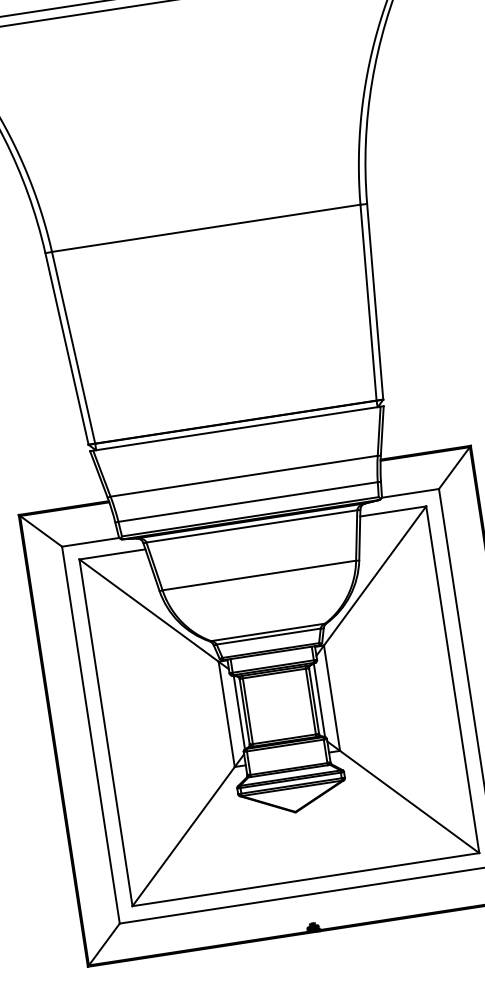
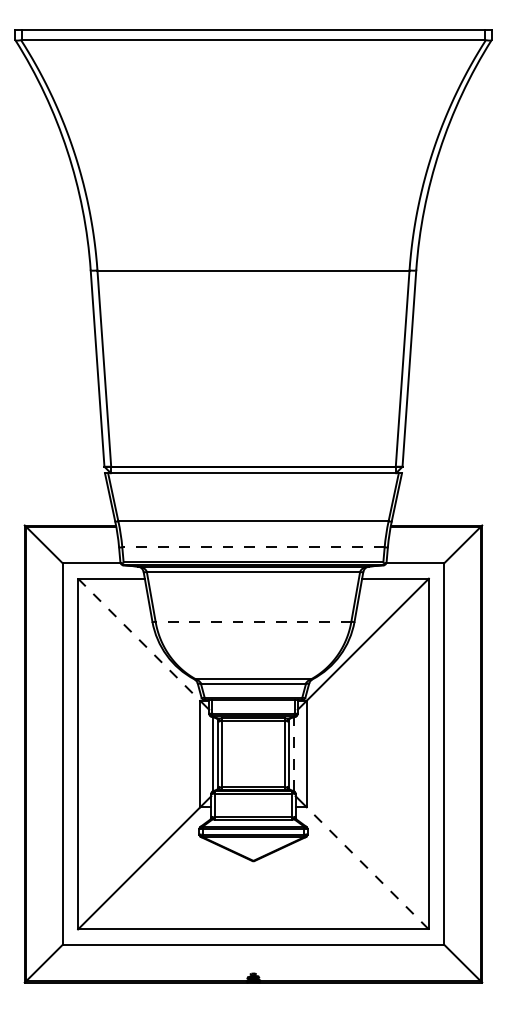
line: (248, 502) -> (253, 547), solid -> dashed
line: (259, 575) -> (253, 621), solid -> dashed
line: (149, 611) -> (139, 640), solid -> dashed
line: (319, 699) -> (294, 753), solid -> dashed
line: (409, 802) -> (367, 868), solid -> dashed

